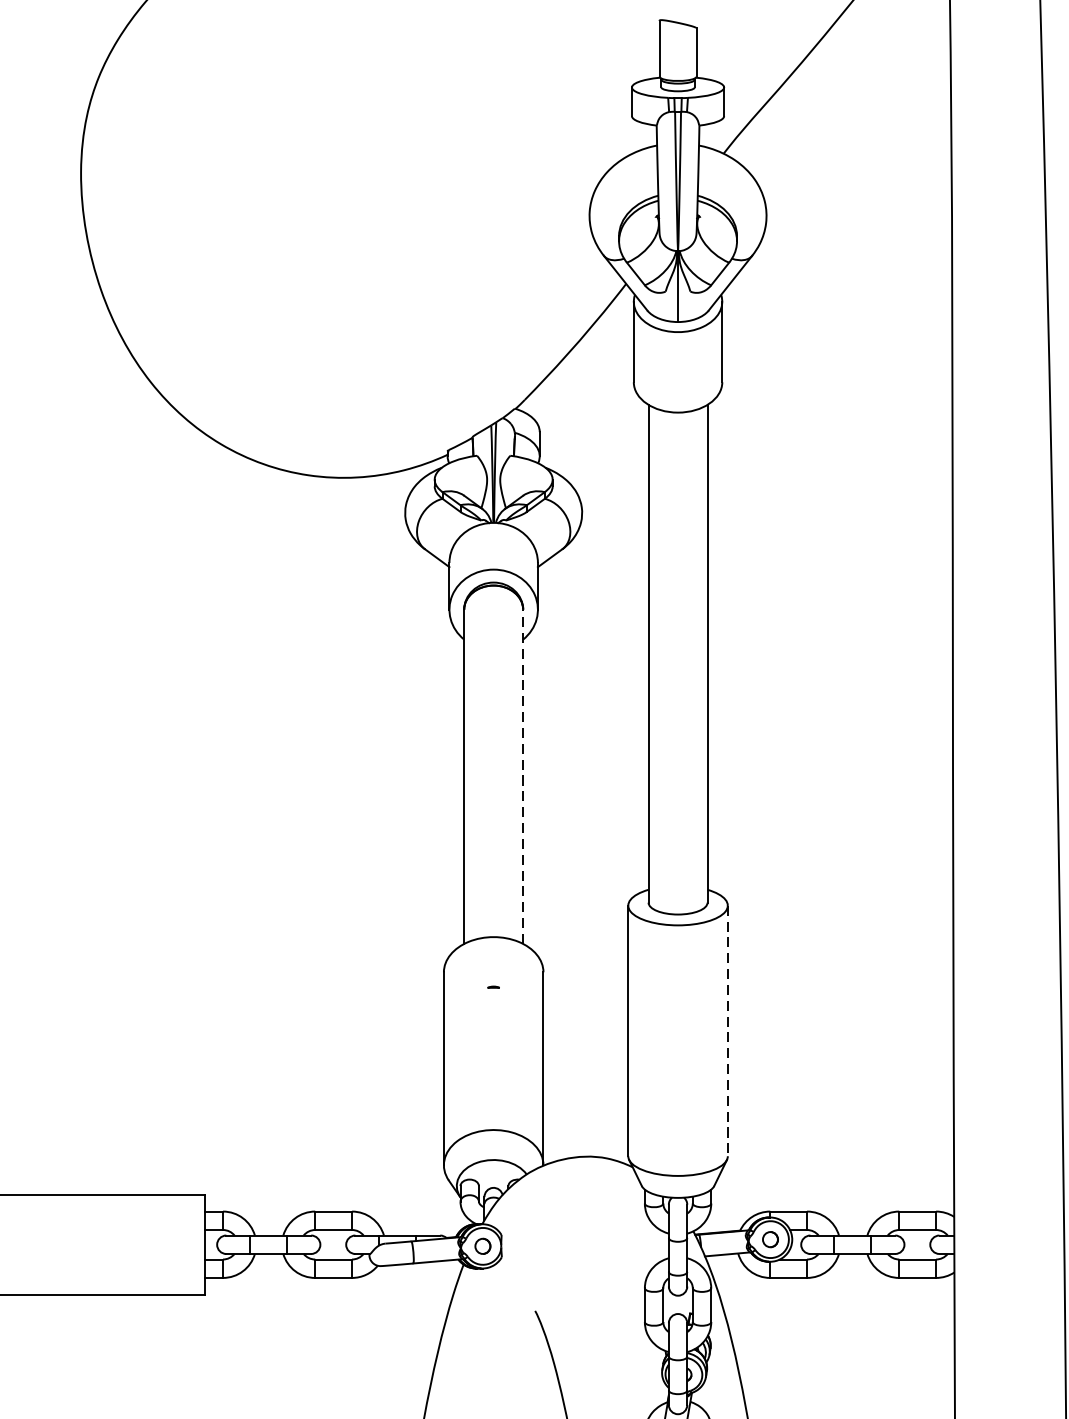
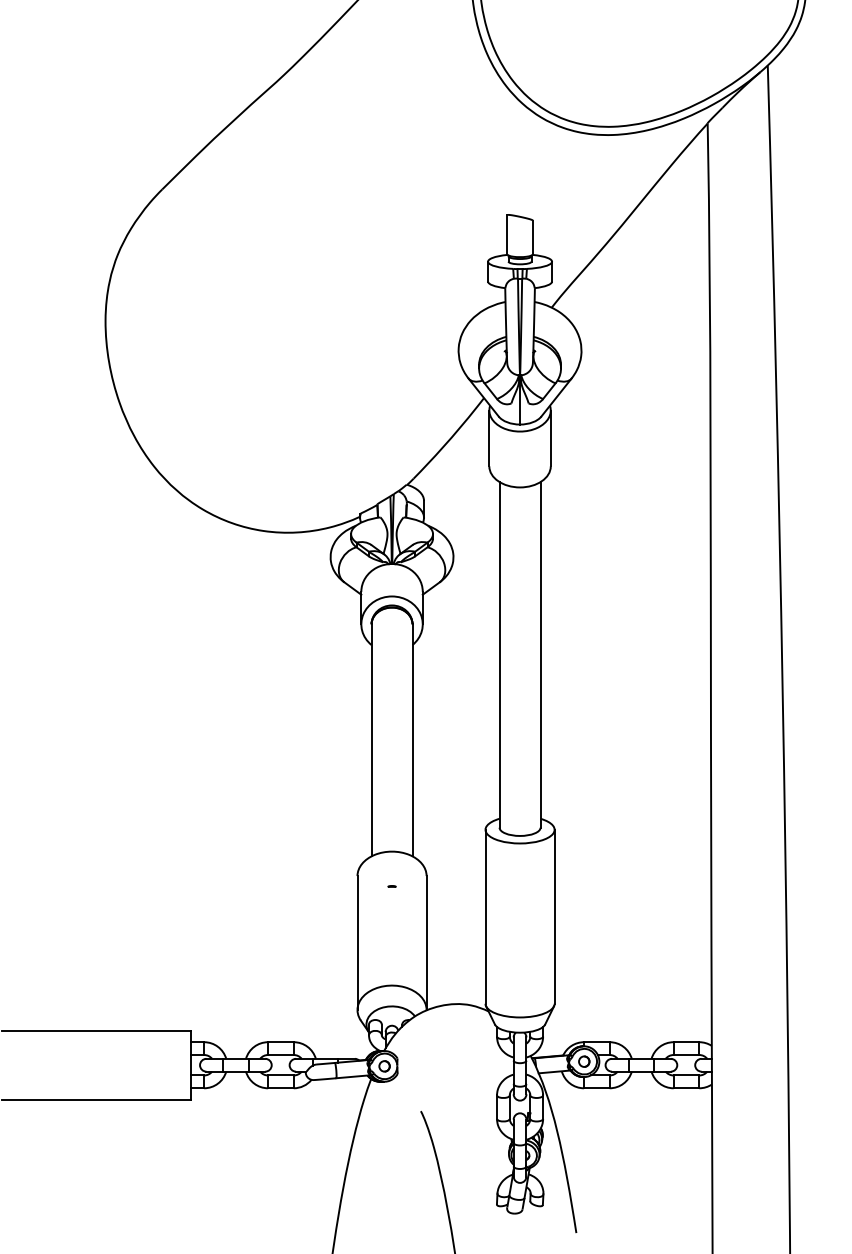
line: (523, 775) -> (412, 739), dashed -> solid
line: (727, 1030) -> (554, 916), dashed -> solid

